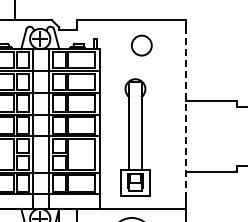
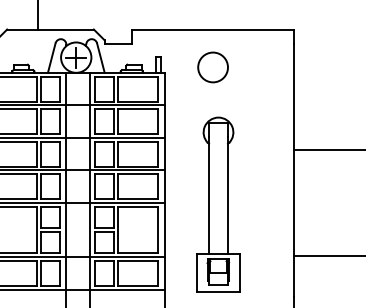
circle: (141, 45) -> (212, 67), moved
line: (186, 114) -> (294, 170), dashed -> solid

